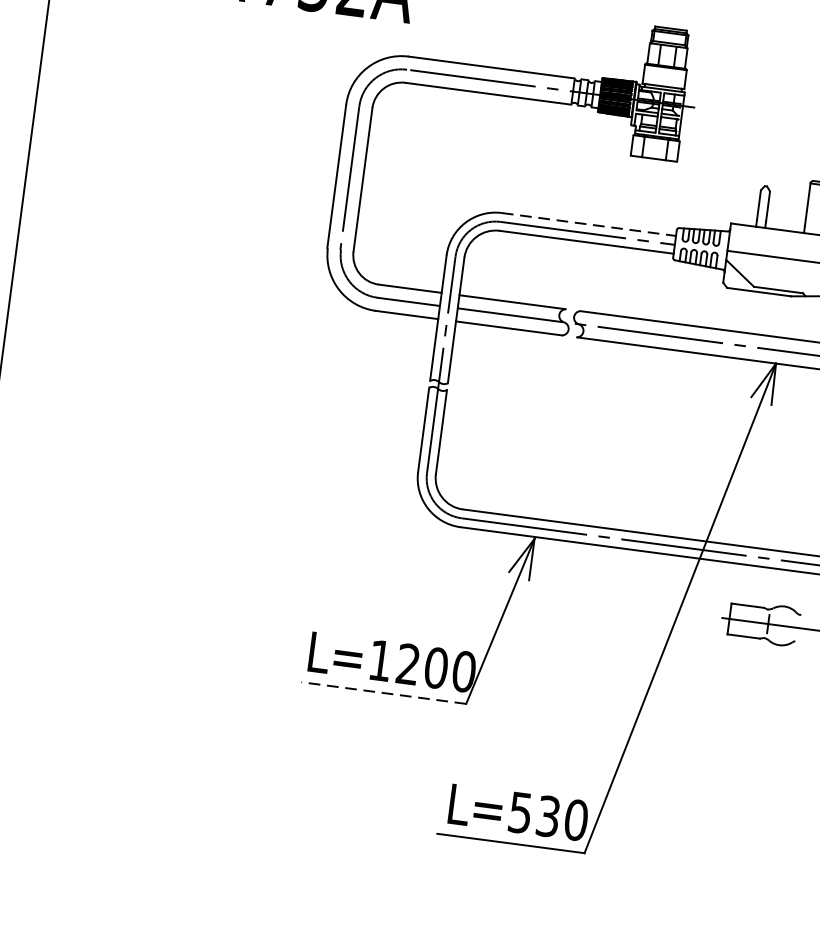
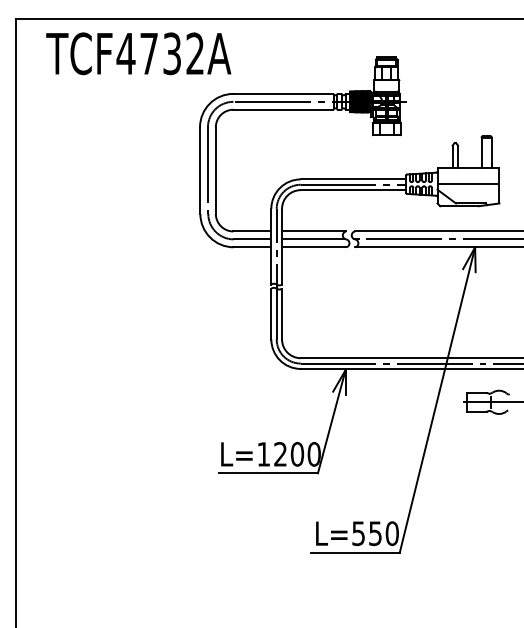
line: (589, 224) -> (353, 179), dashed -> solid
line: (384, 693) -> (268, 473), dashed -> solid
text: (548, 816) -> (375, 533), L=530 -> L=550

